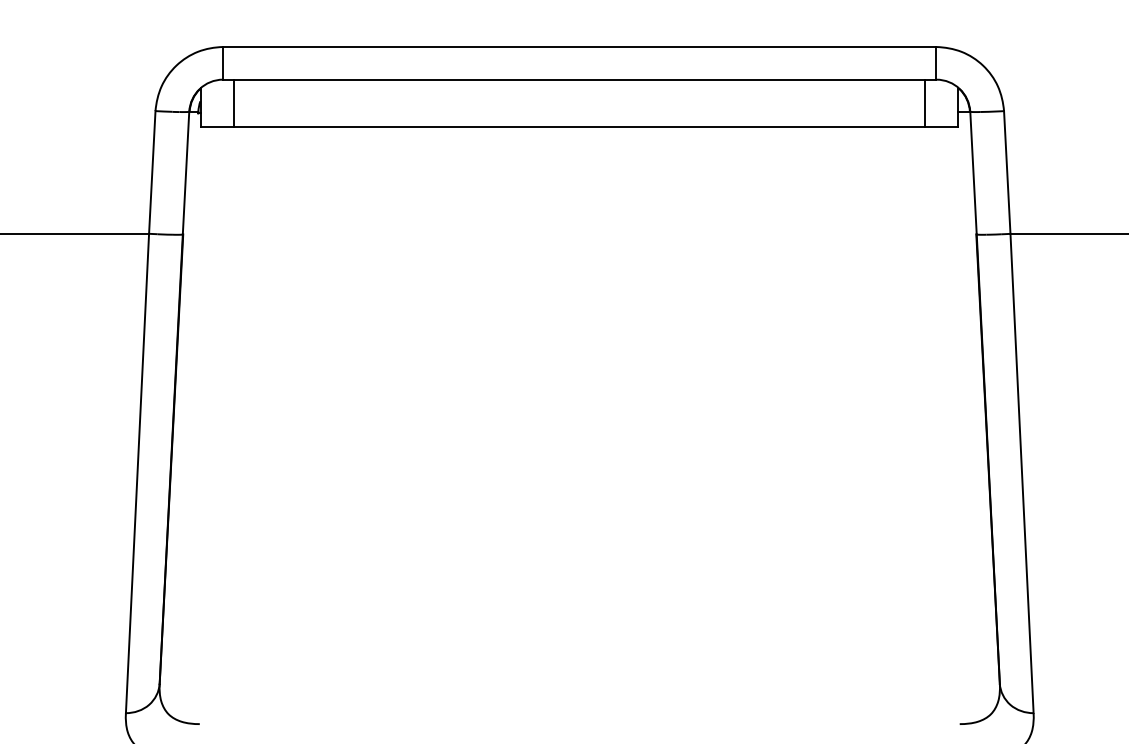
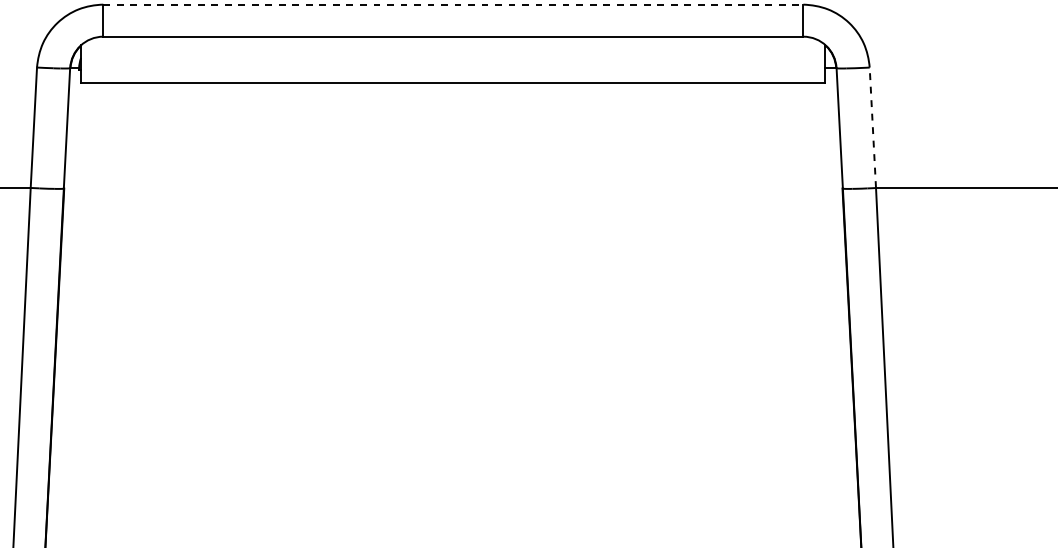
line: (579, 47) -> (453, 5), solid -> dashed
line: (234, 103) -> (114, 60), removed
line: (924, 103) -> (791, 60), removed
line: (1007, 171) -> (873, 126), solid -> dashed

